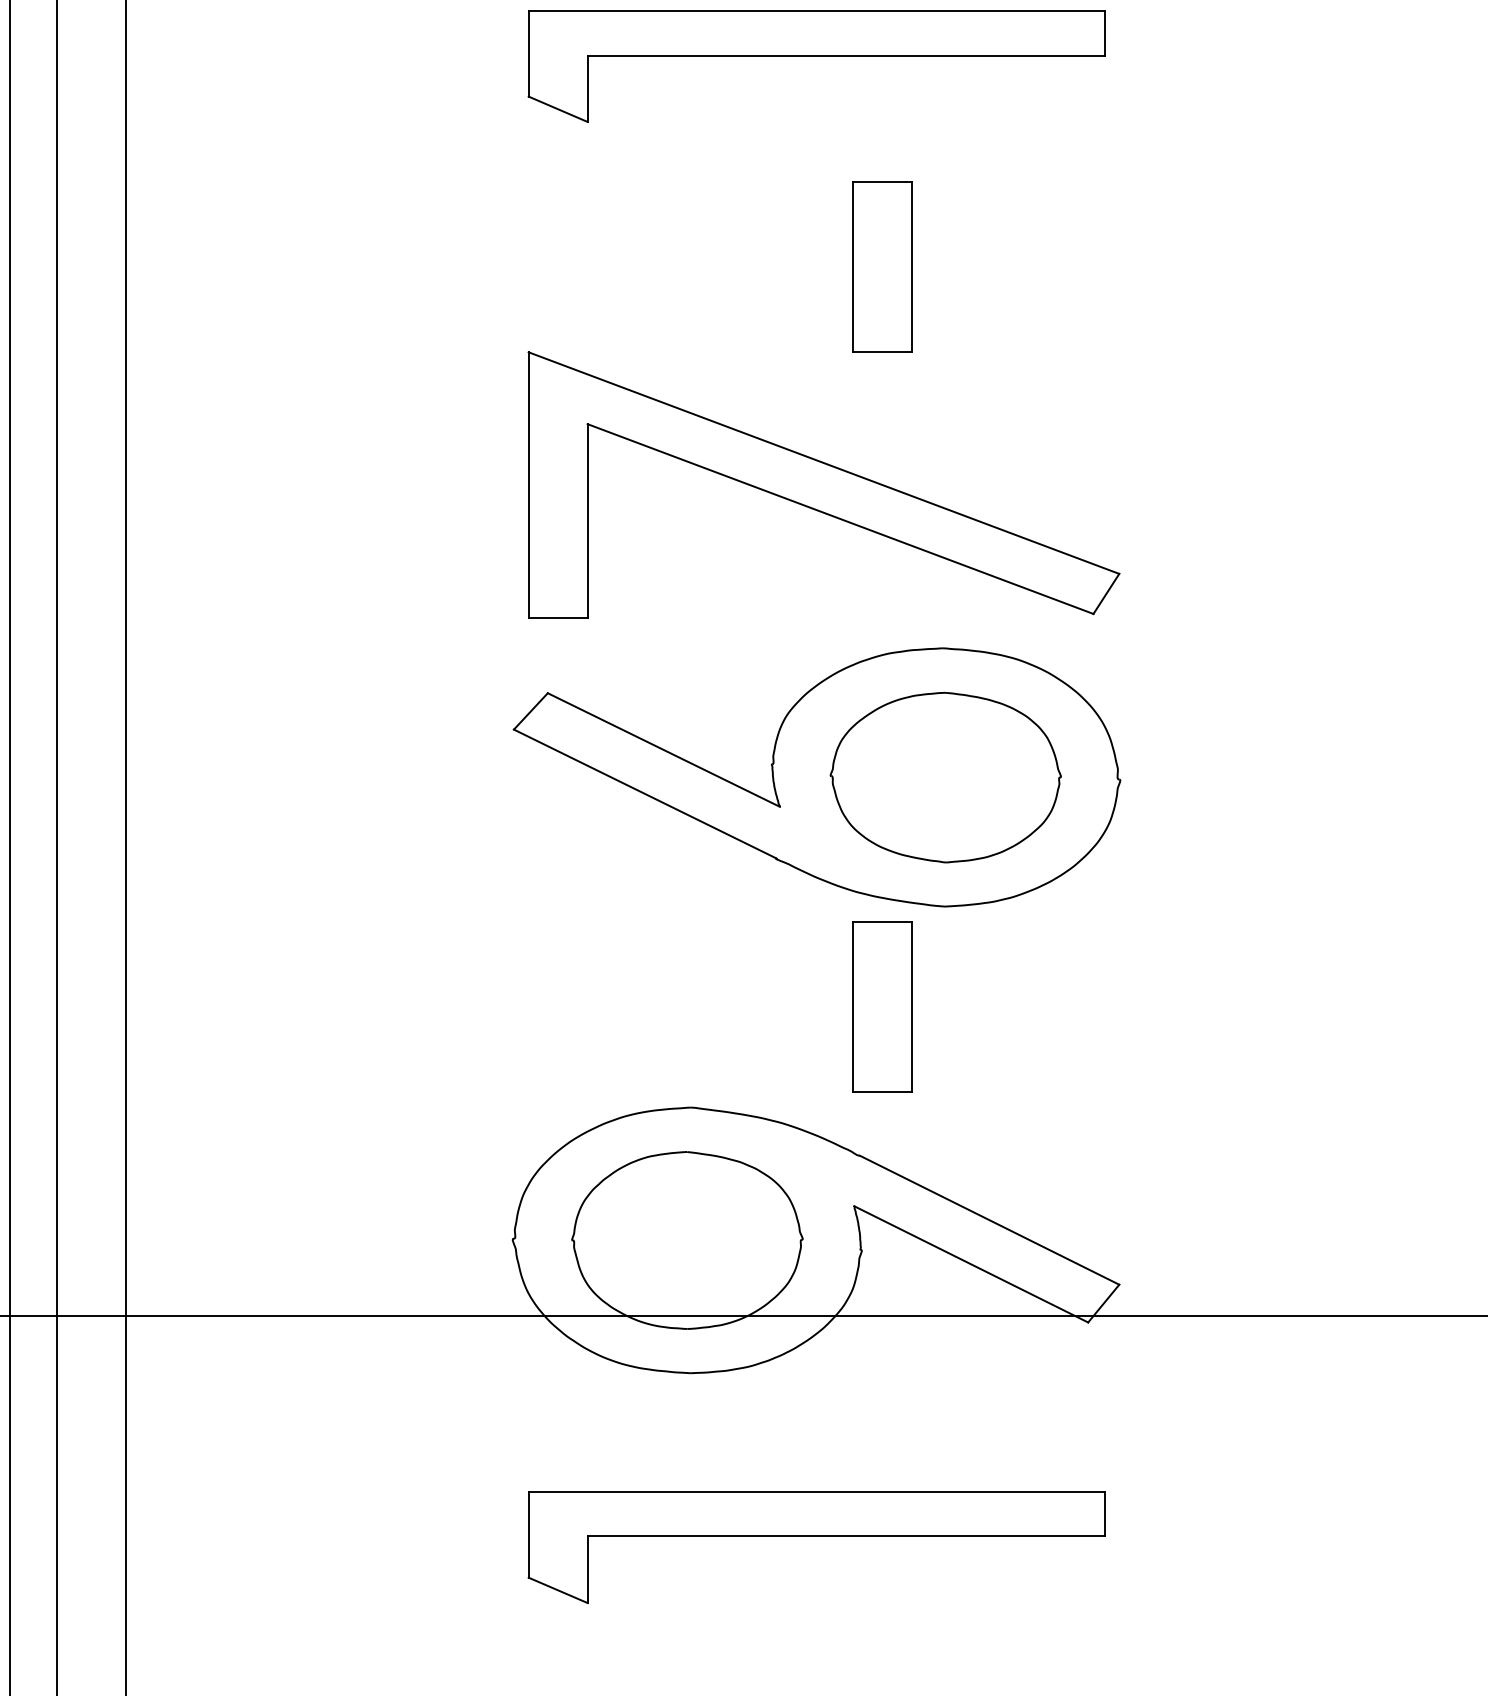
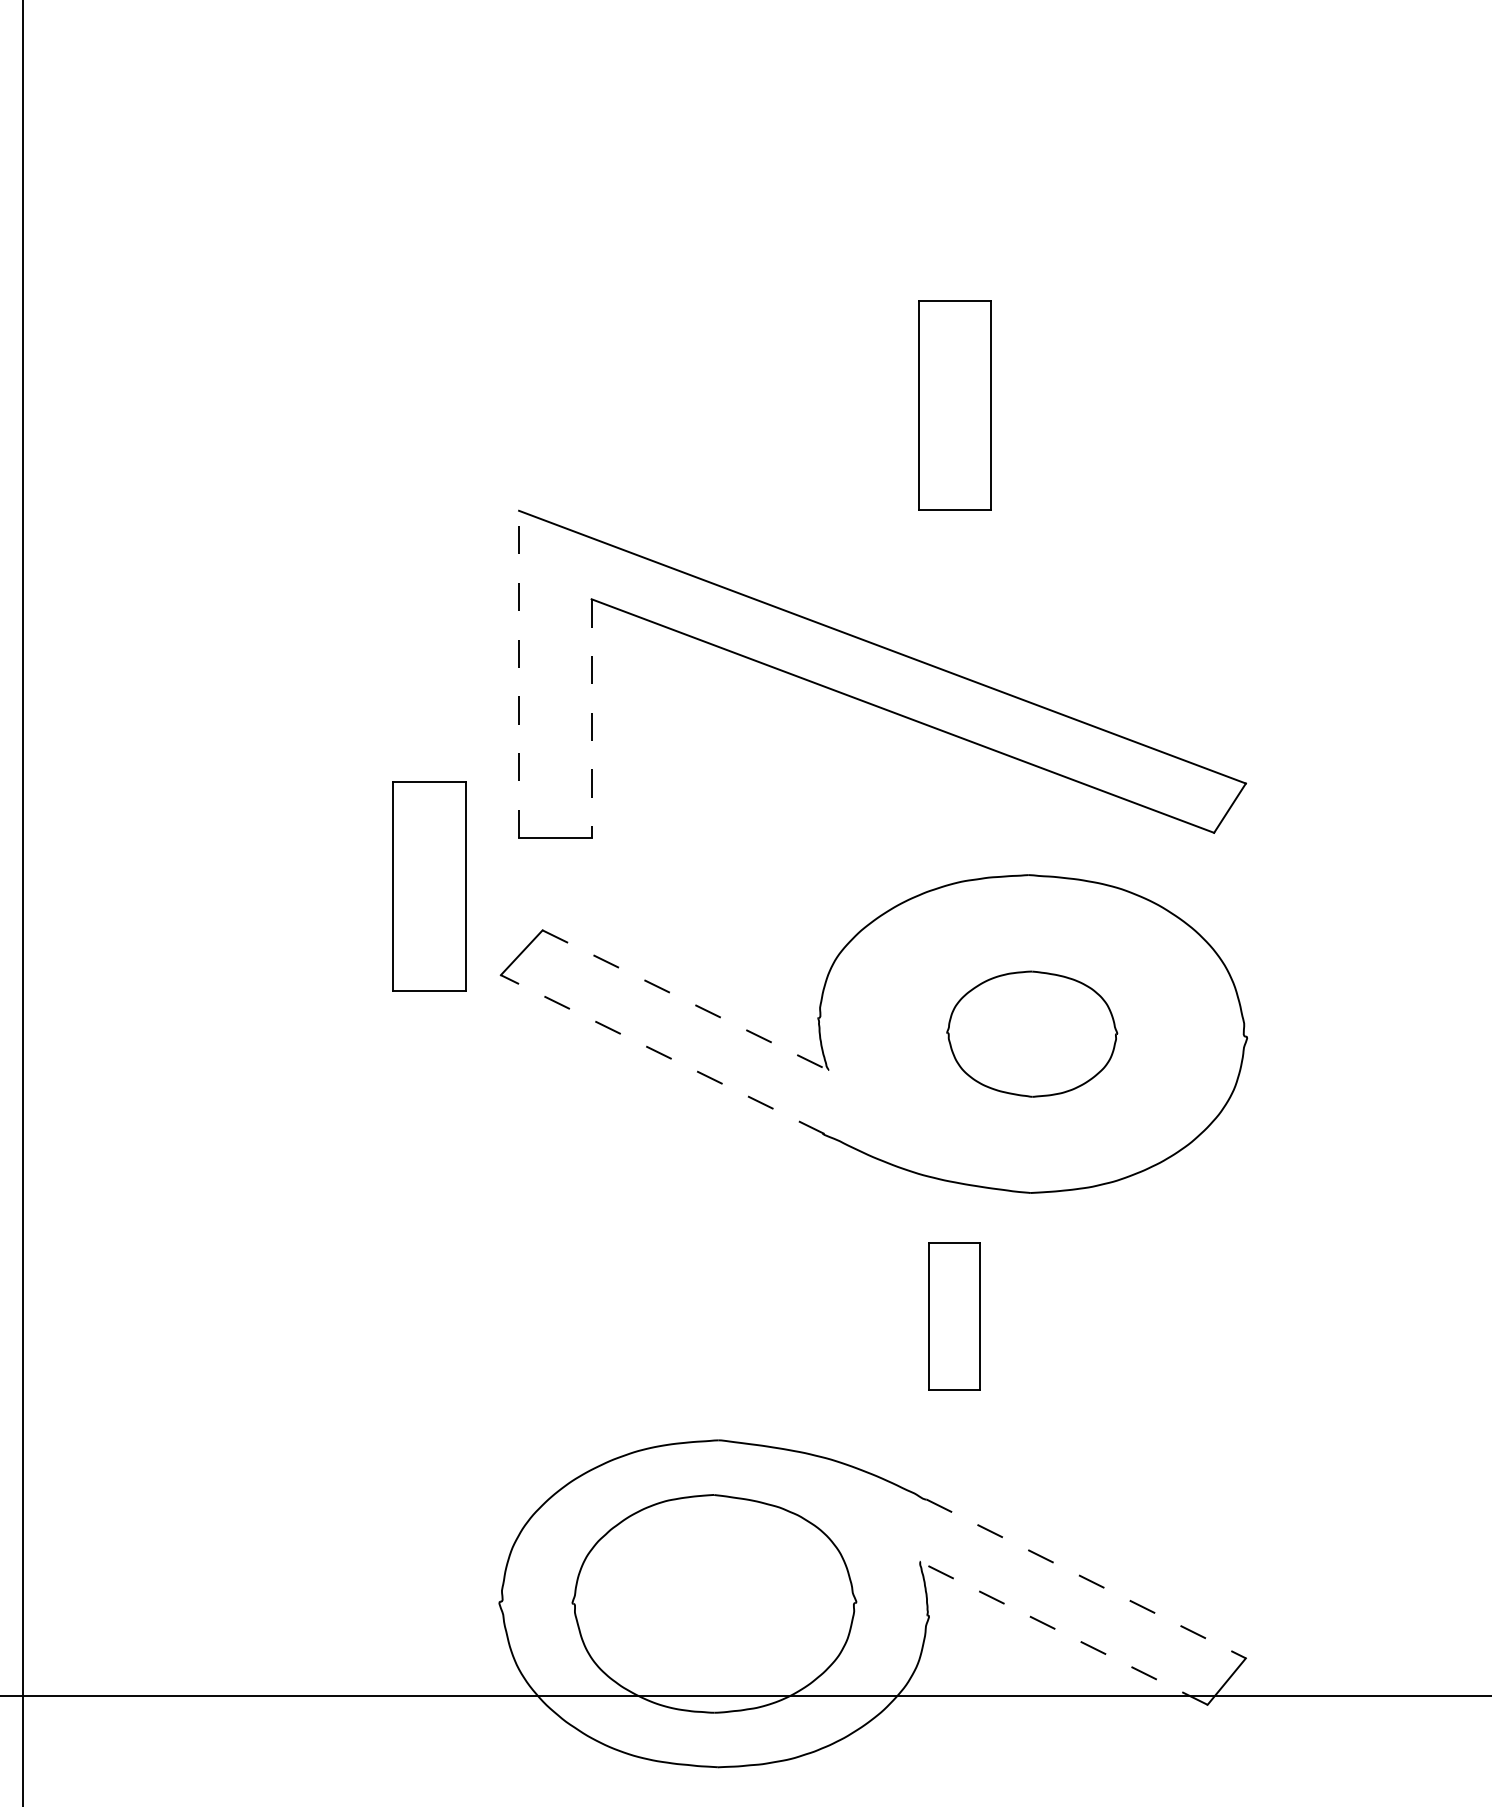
part: (816, 56) -> (873, 146), removed
line: (528, 485) -> (518, 674), solid -> dashed
line: (587, 521) -> (591, 719), solid -> dashed
part: (455, 657) -> (428, 886), added
line: (664, 750) -> (686, 1000), solid -> dashed
part: (945, 777) -> (1032, 1034), size x0.6
line: (644, 793) -> (661, 1053), solid -> dashed
part: (882, 1006) -> (954, 1315), size x0.7
line: (989, 1220) -> (1086, 1579), solid -> dashed
line: (971, 1264) -> (1064, 1633), solid -> dashed

